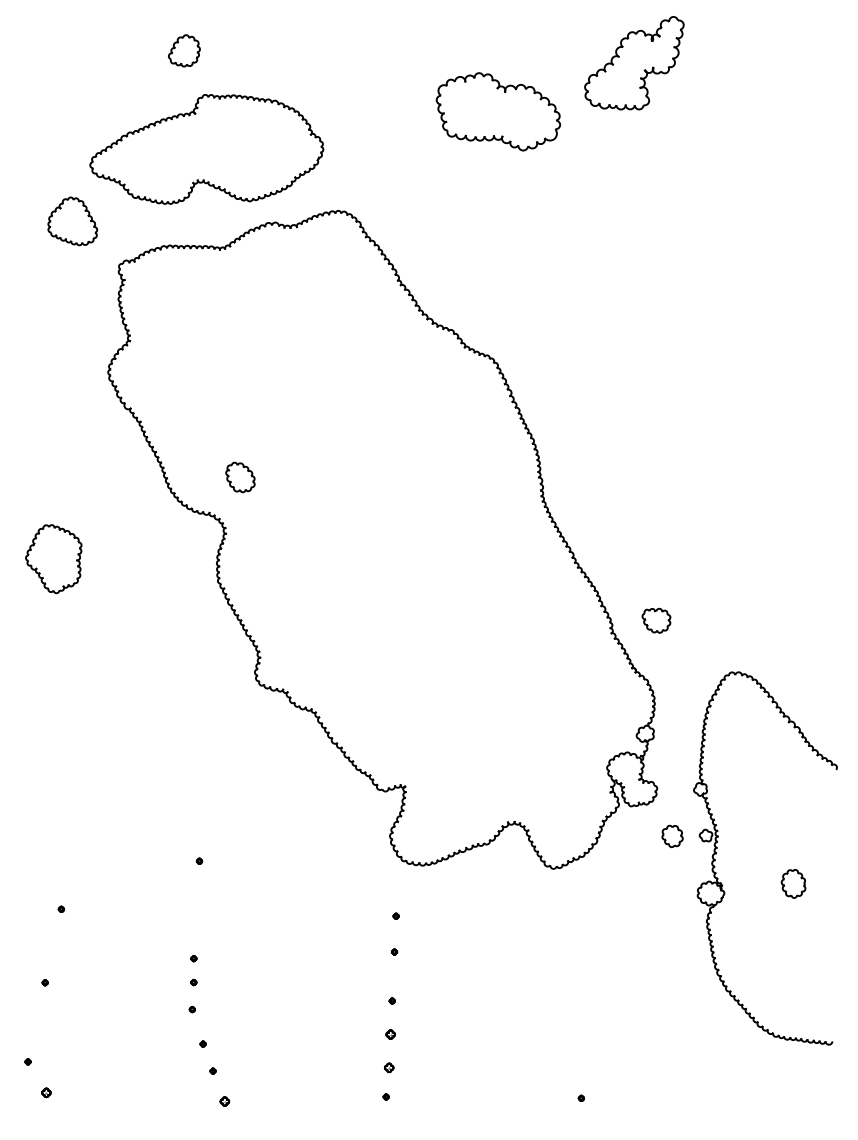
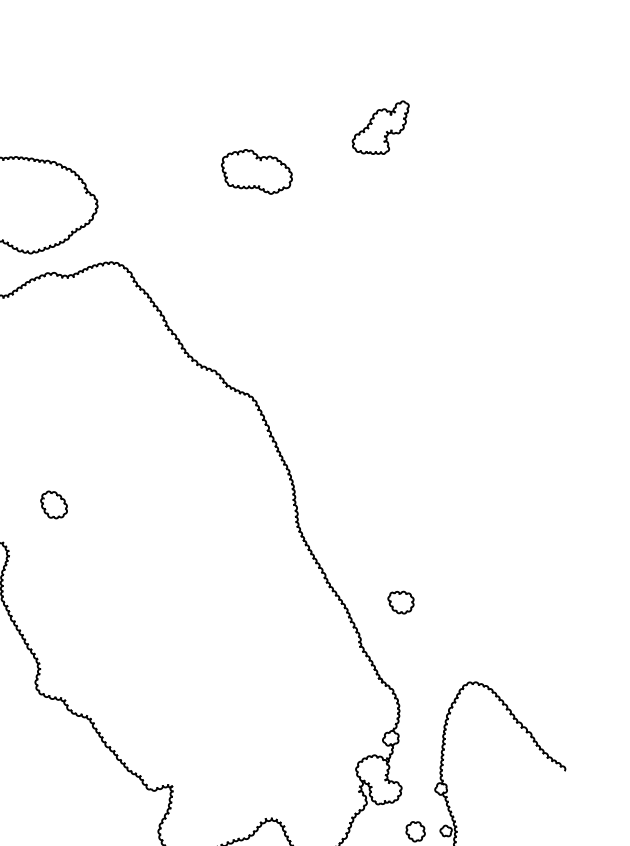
part: (633, 62) -> (380, 127), size x0.62
part: (497, 111) -> (256, 171), size x0.62
part: (240, 477) -> (54, 504), moved
part: (656, 620) -> (401, 602), moved

